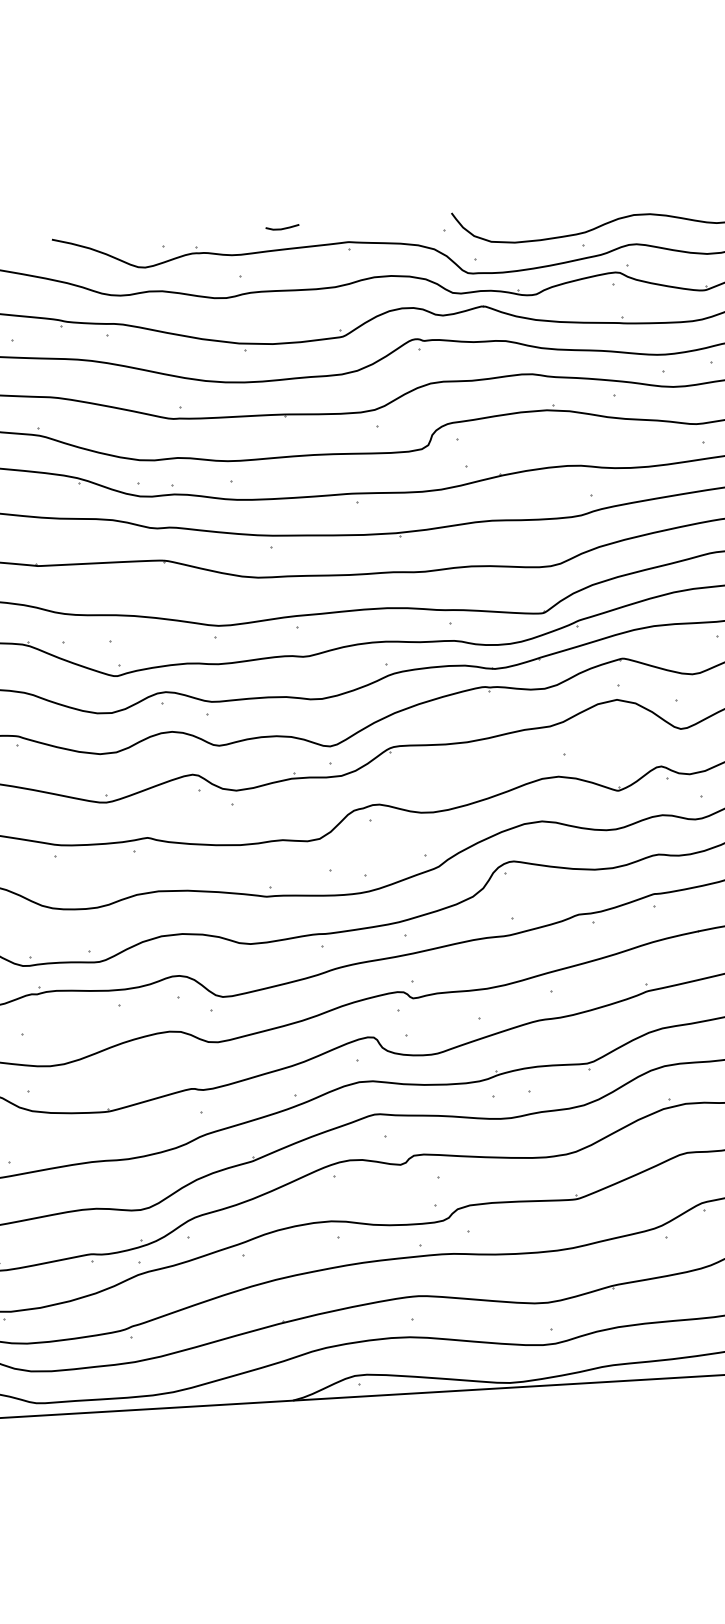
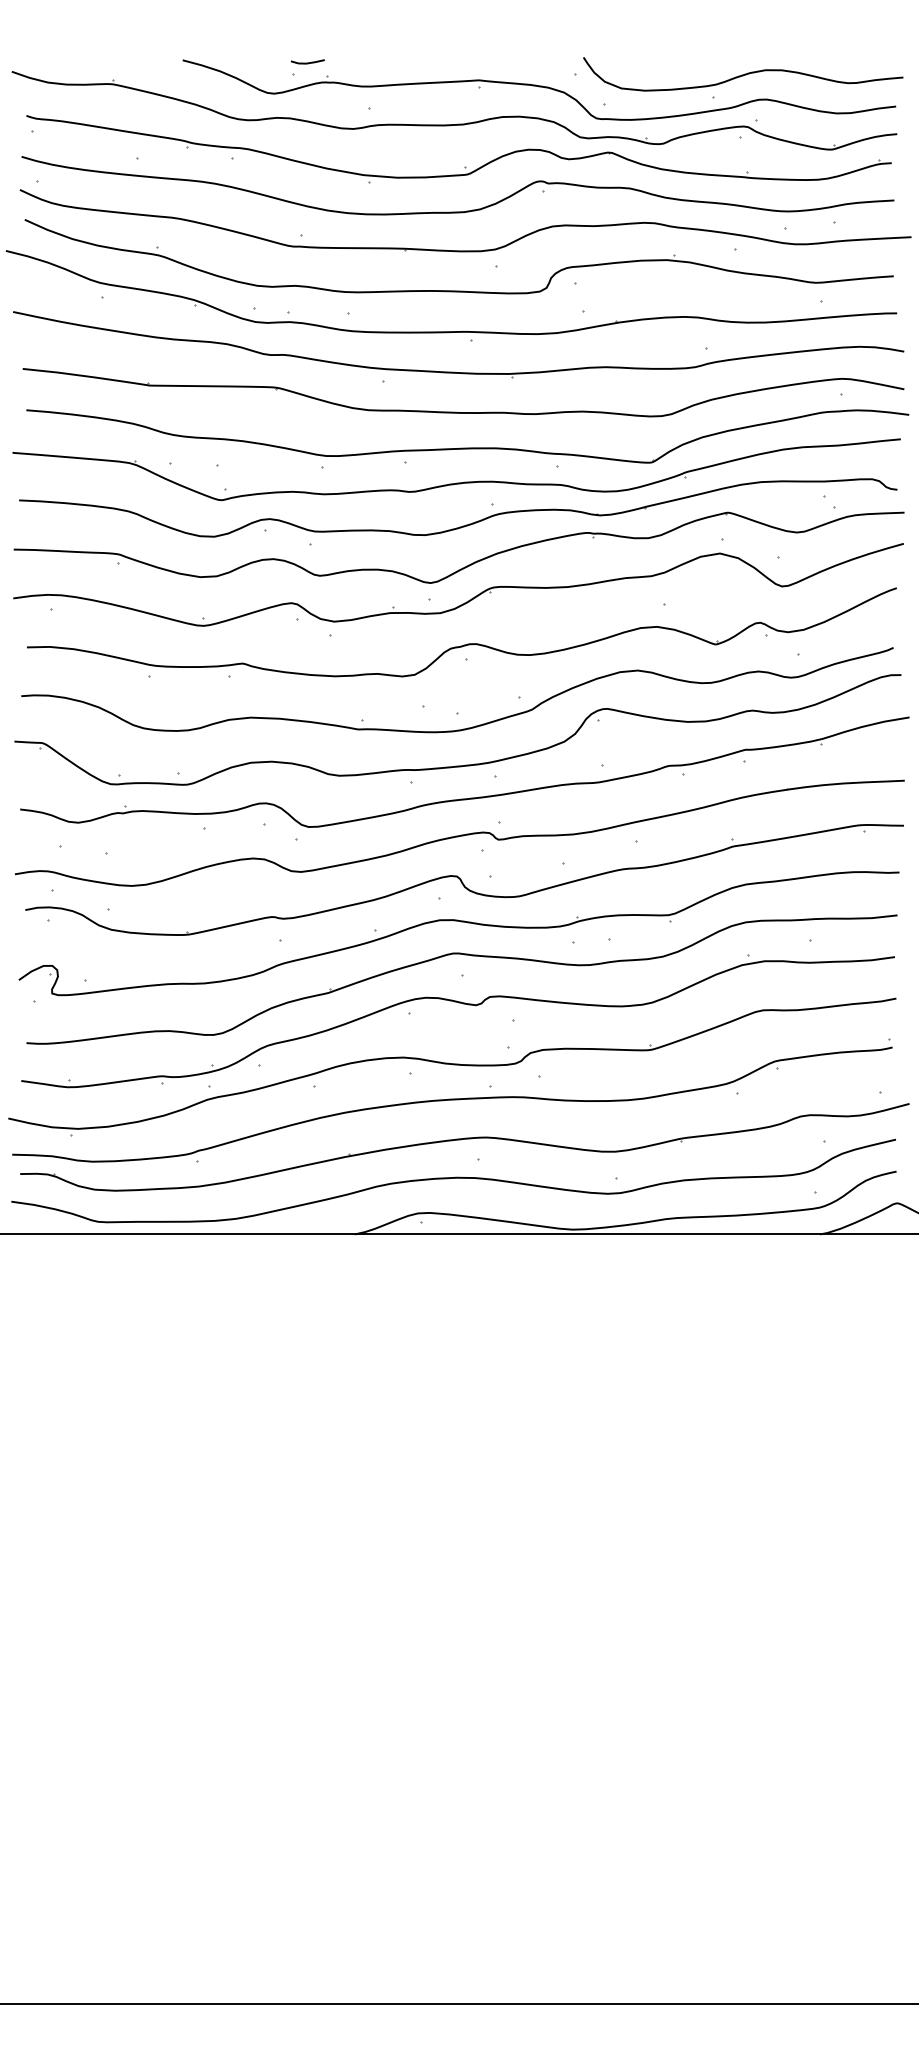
line: (282, 228) -> (307, 62), moved

